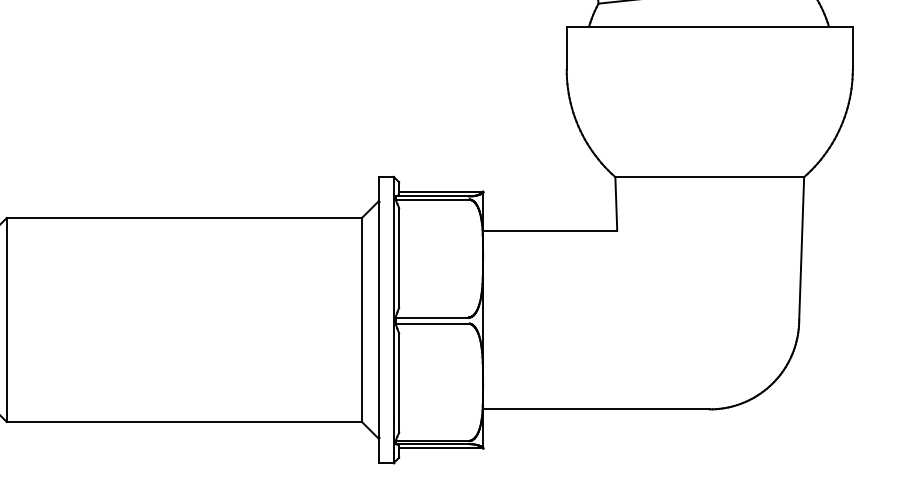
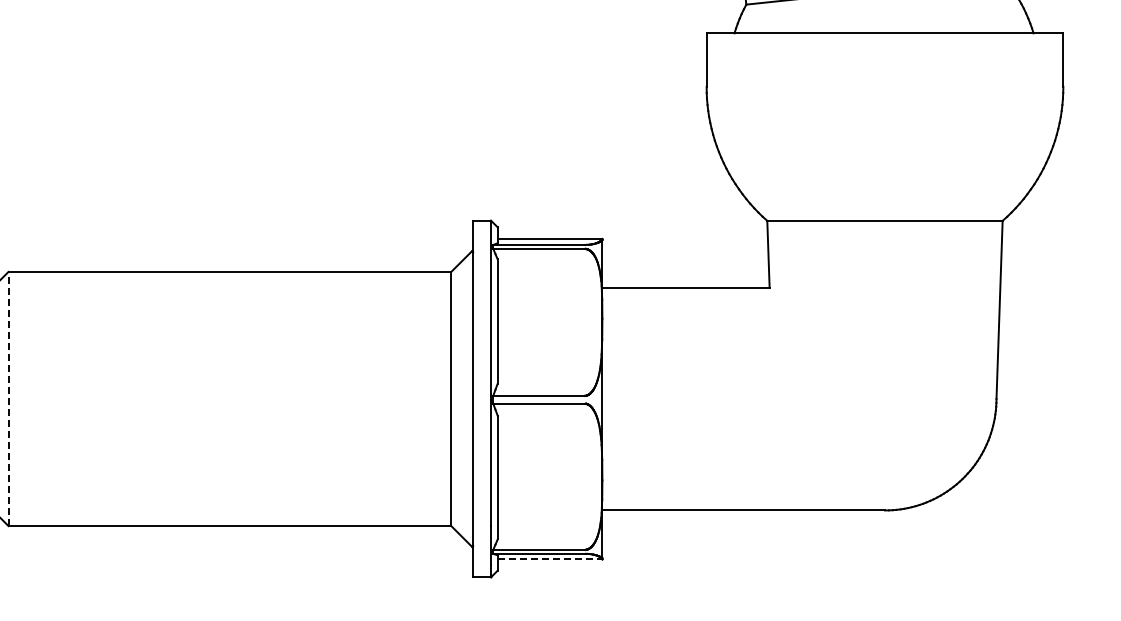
line: (6, 319) -> (8, 398), solid -> dashed
line: (441, 448) -> (550, 559), solid -> dashed

